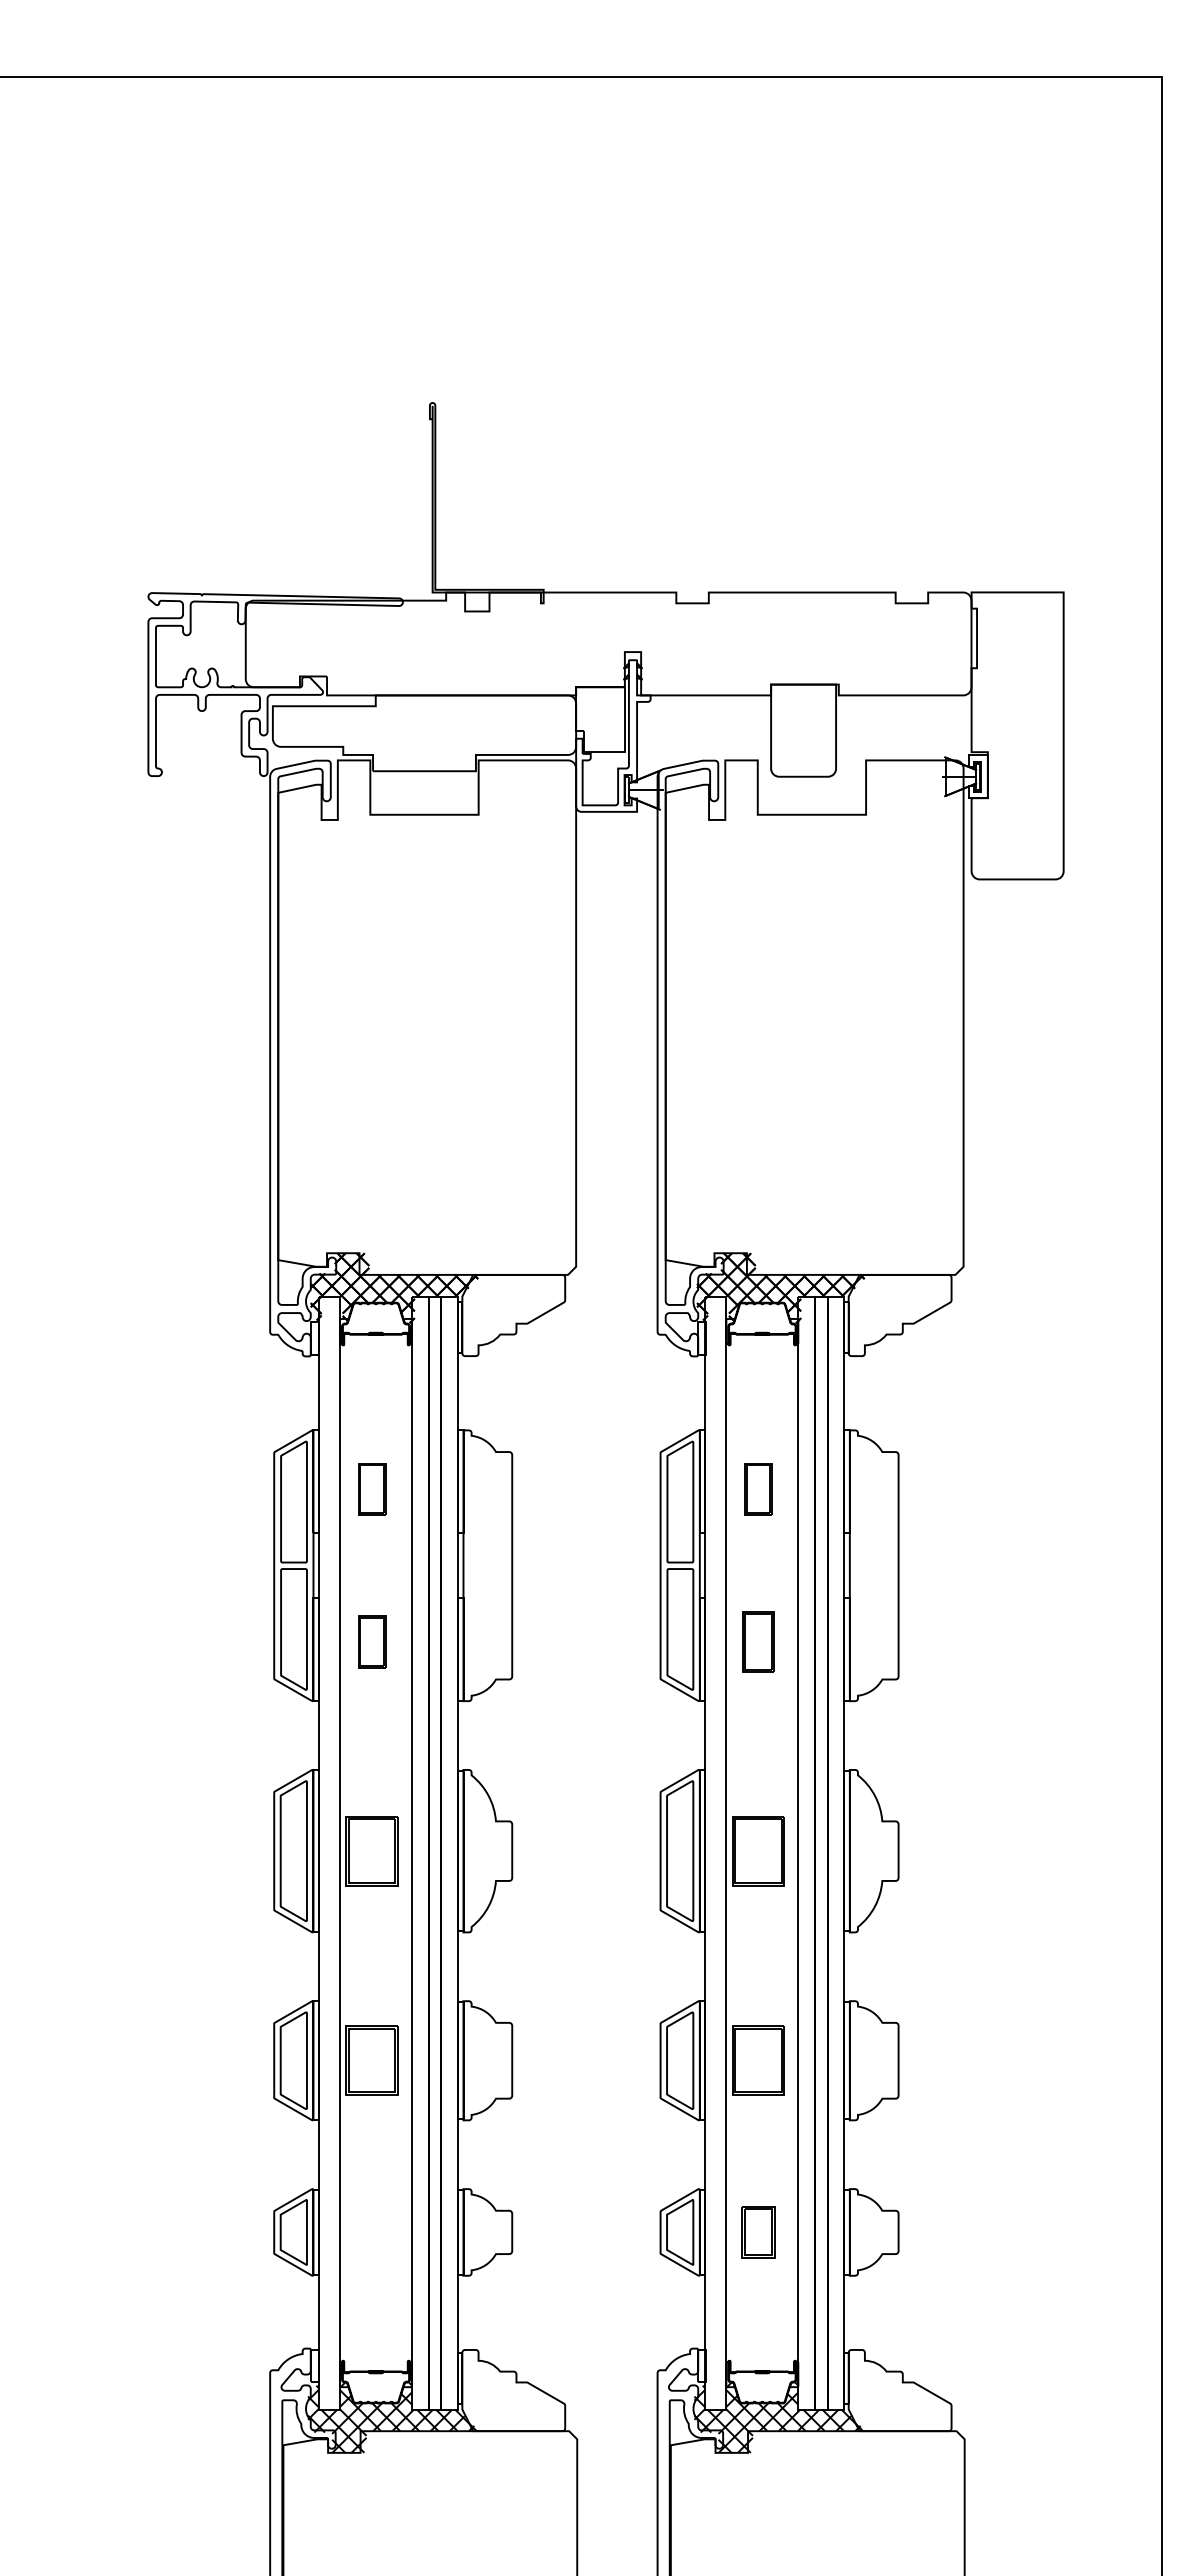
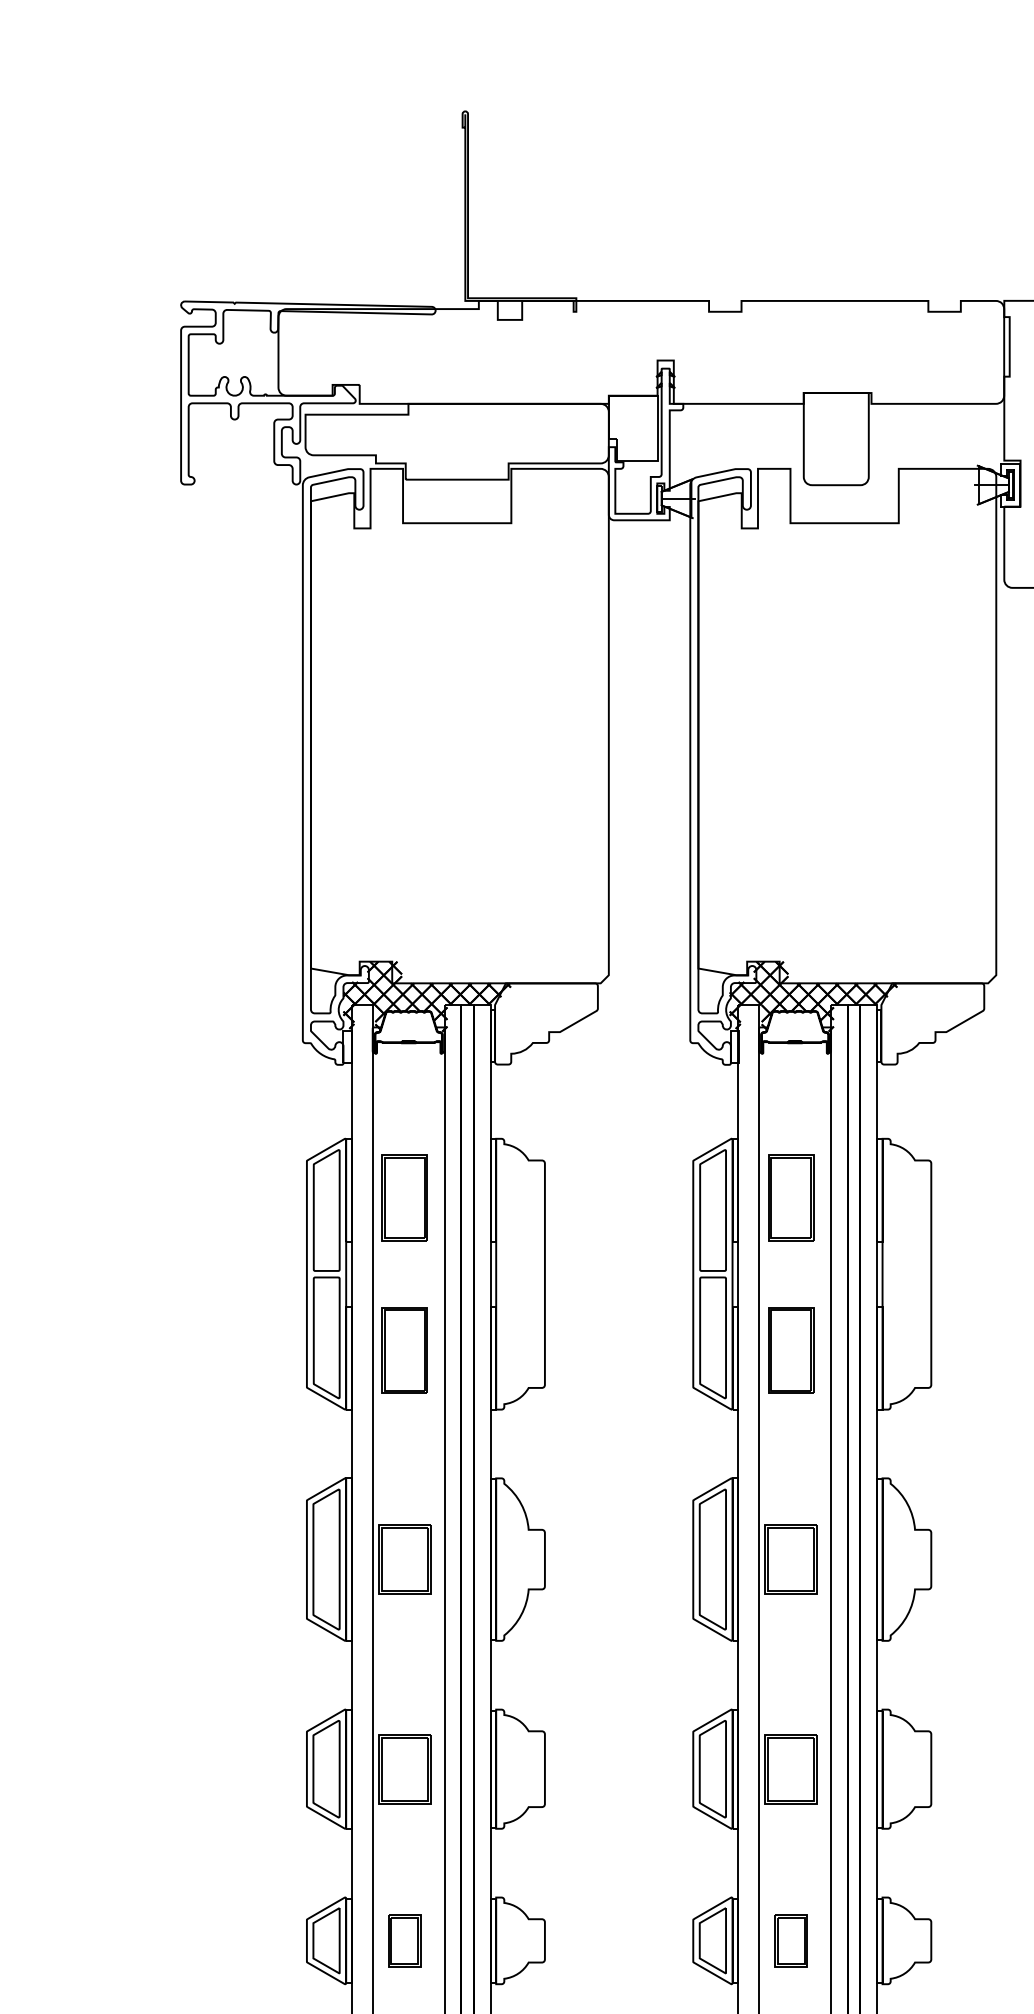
part: (372, 1489) -> (405, 1197), size x1.67
part: (758, 1489) -> (791, 1197), size x1.67
part: (372, 1641) -> (405, 1349), size x1.67
part: (758, 1641) -> (791, 1349), size x1.43
part: (371, 2232) -> (404, 1940), added

